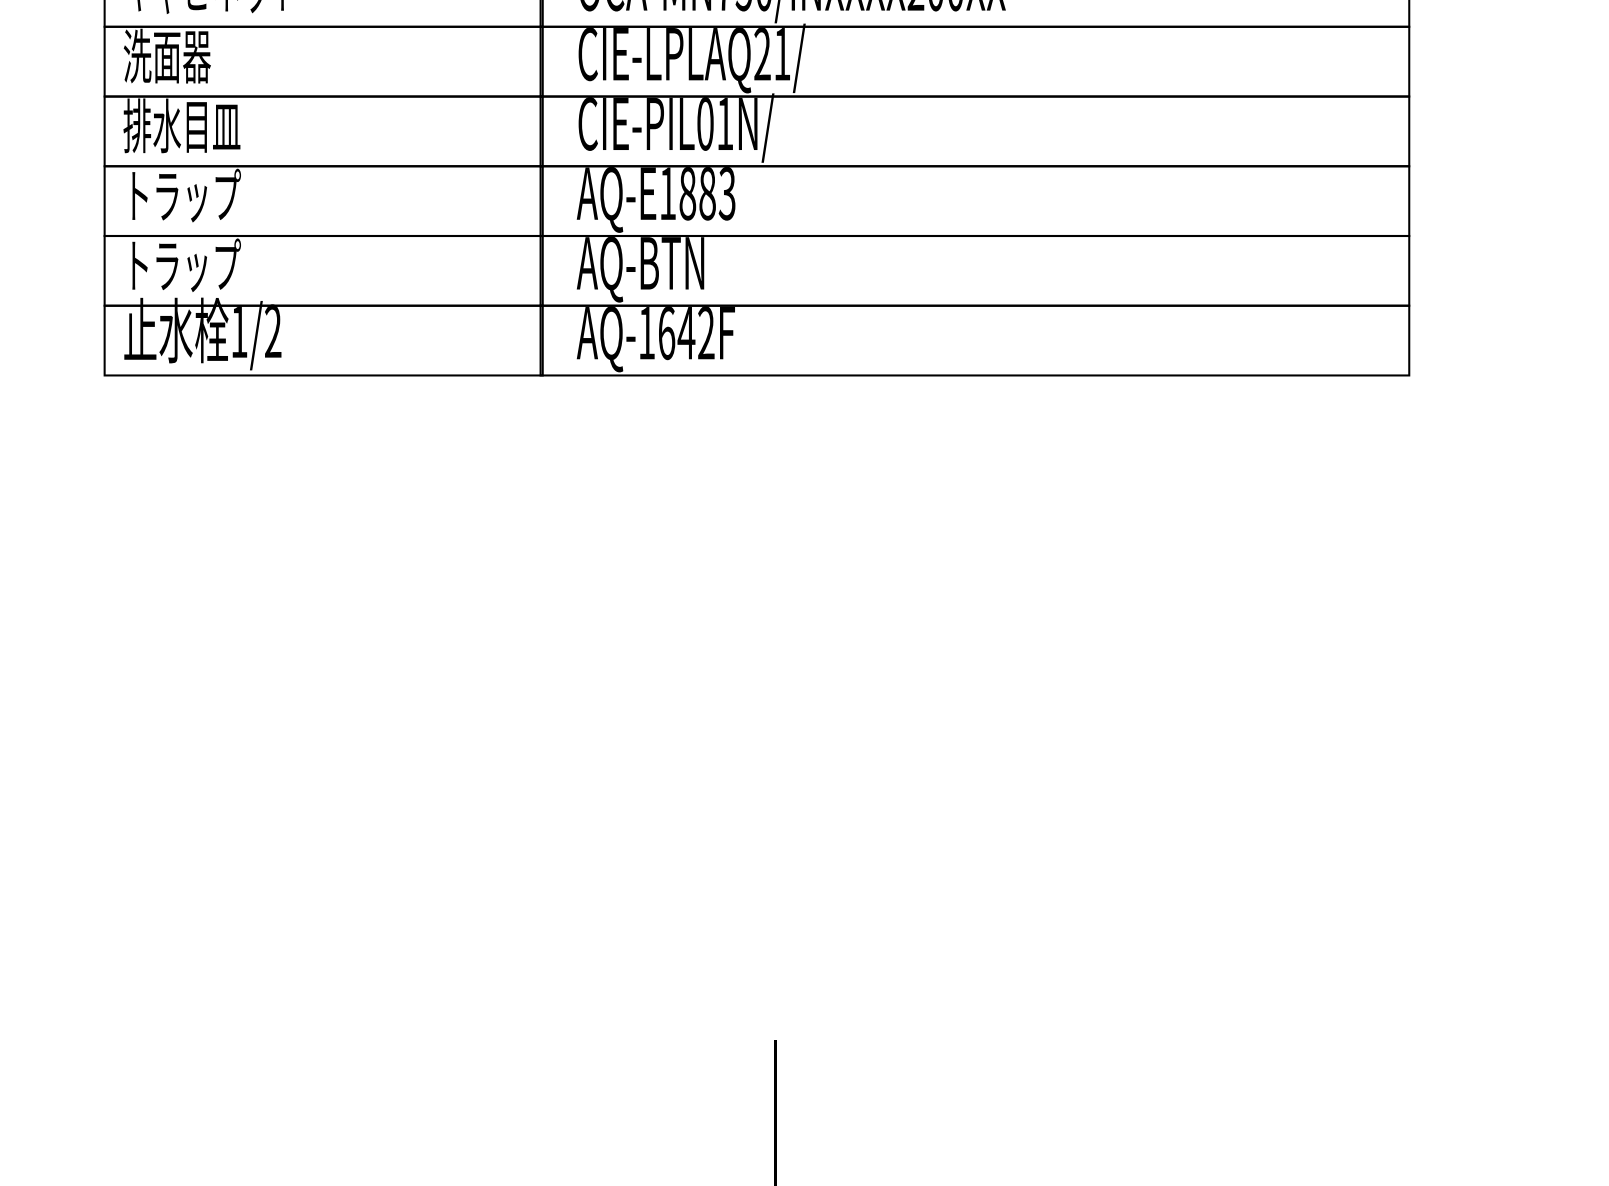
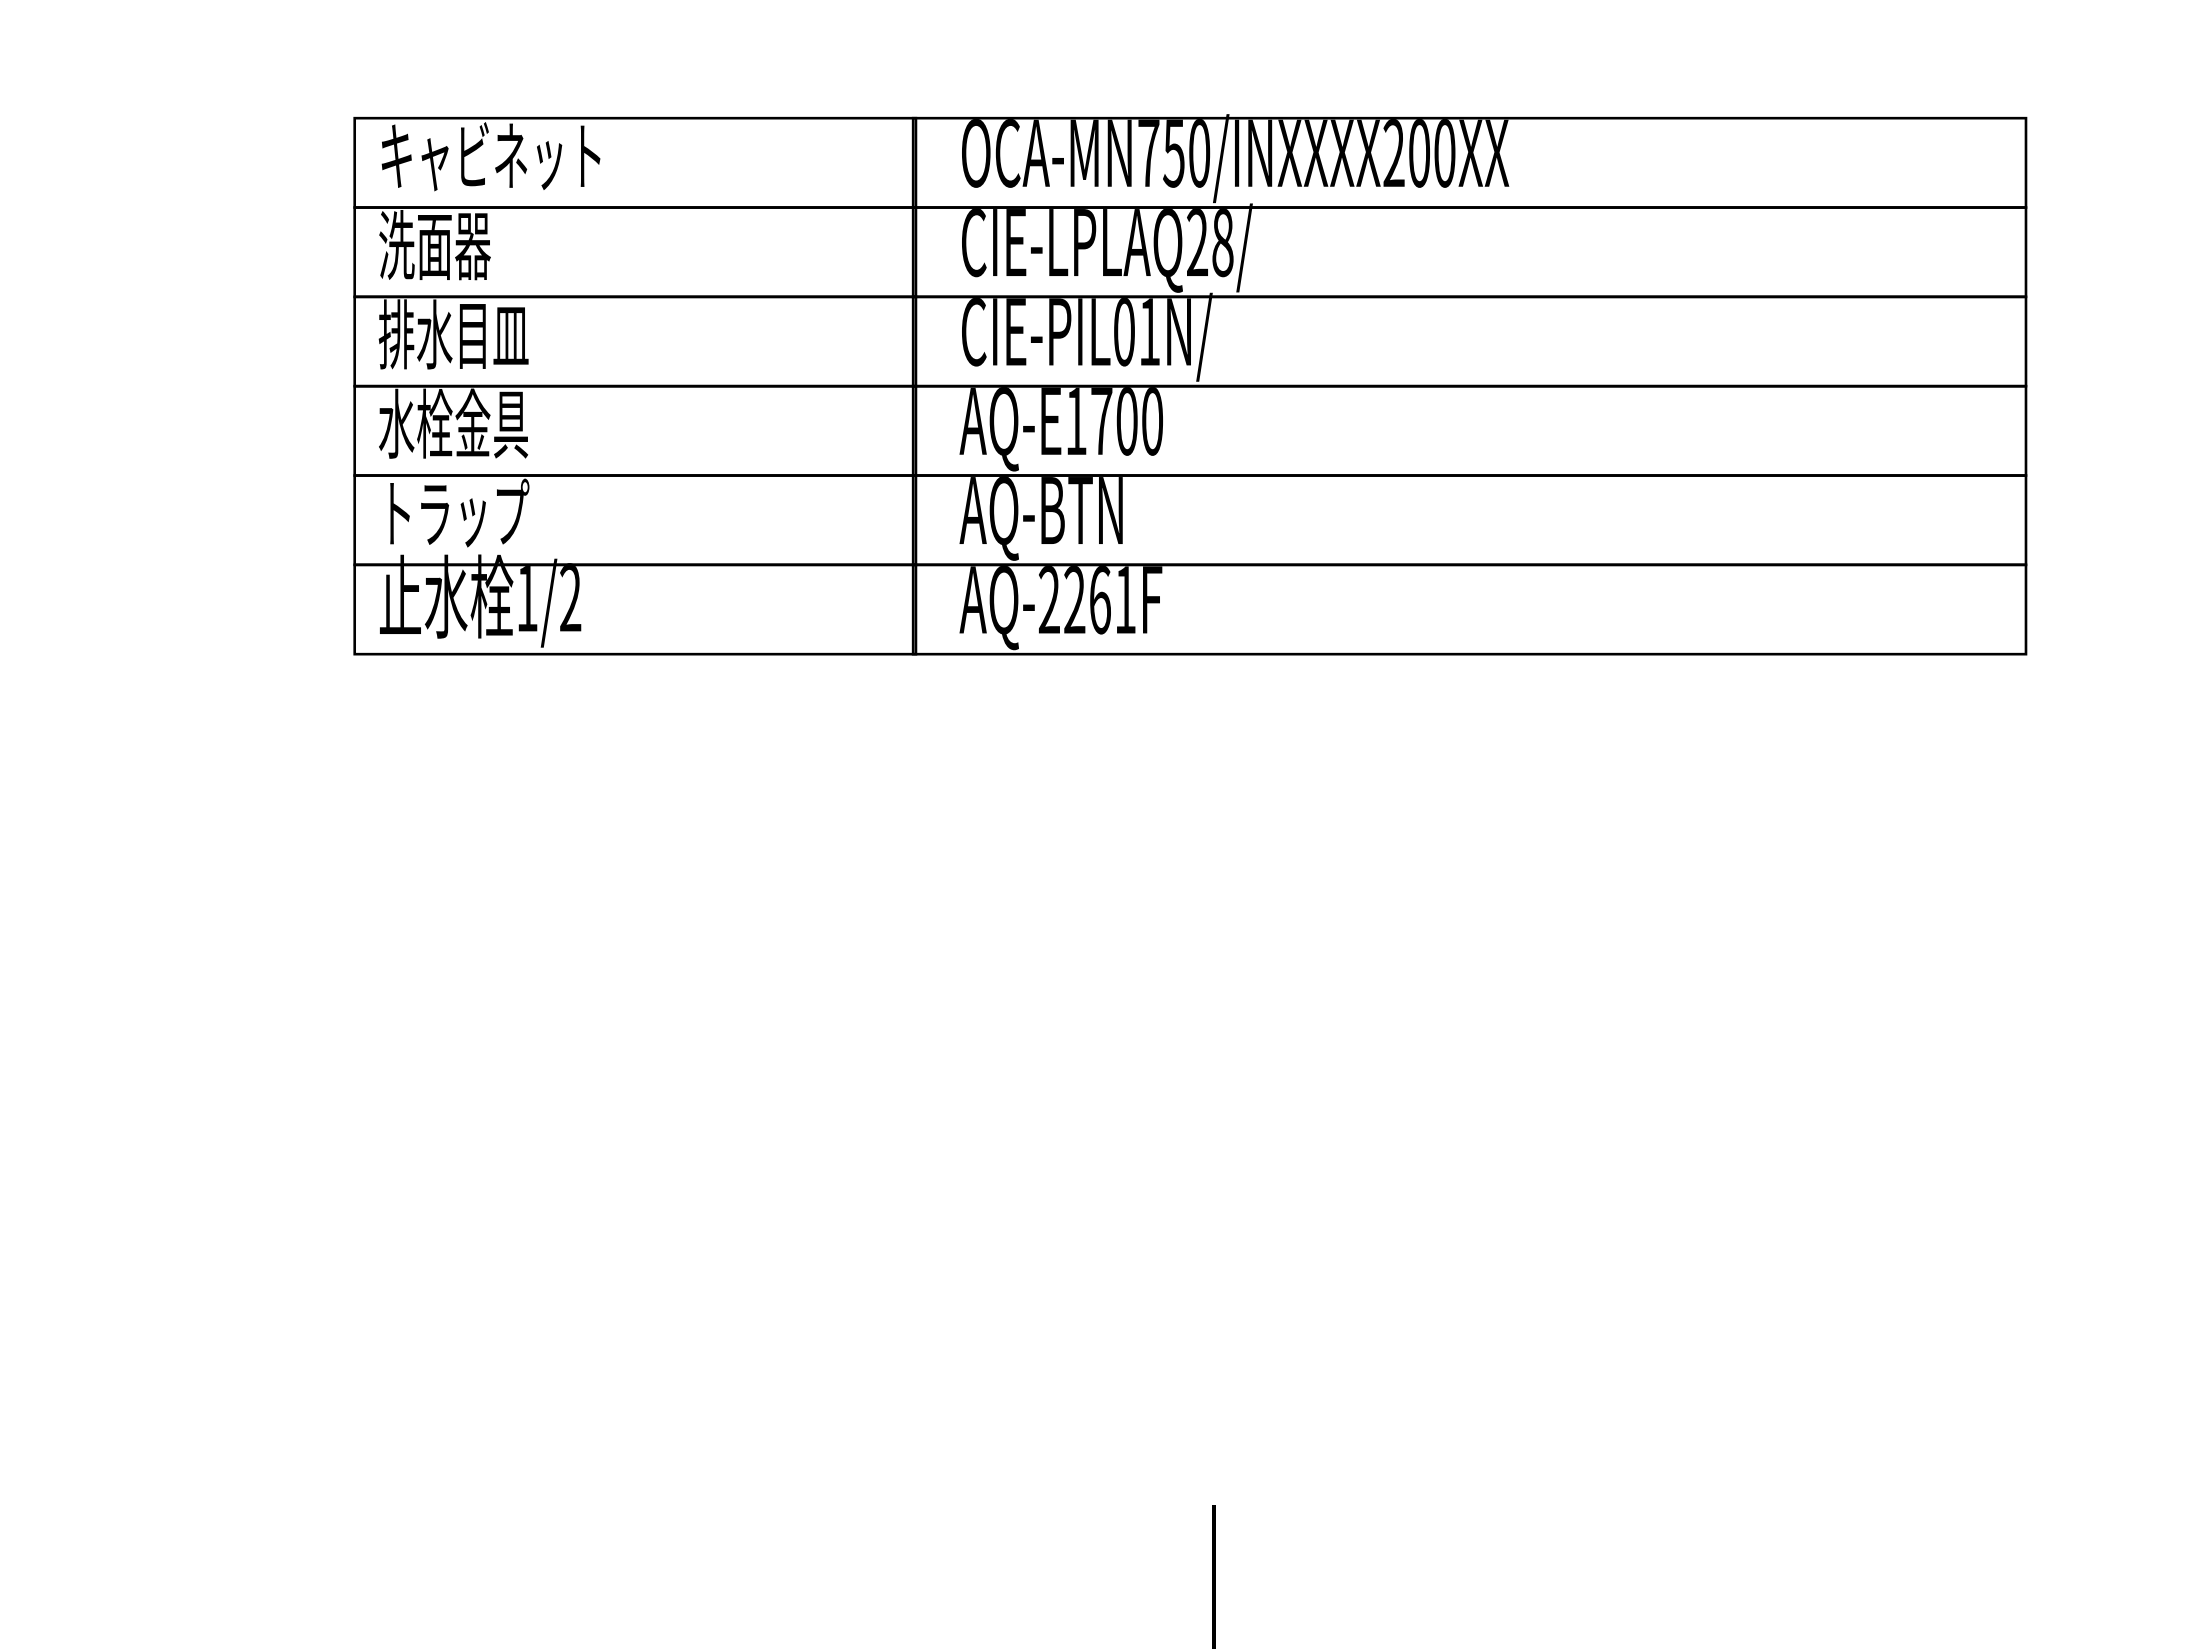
text: (782, 54) -> (1222, 243), CIE-LPLAQ21/ -> CIE-LPLAQ28/
text: (707, 193) -> (1126, 421), AQ-E1883 -> AQ-E1700
text: (182, 195) -> (454, 423), トラップ -> 水栓金具
text: (676, 333) -> (1087, 600), AQ-1642F -> AQ-2261F

